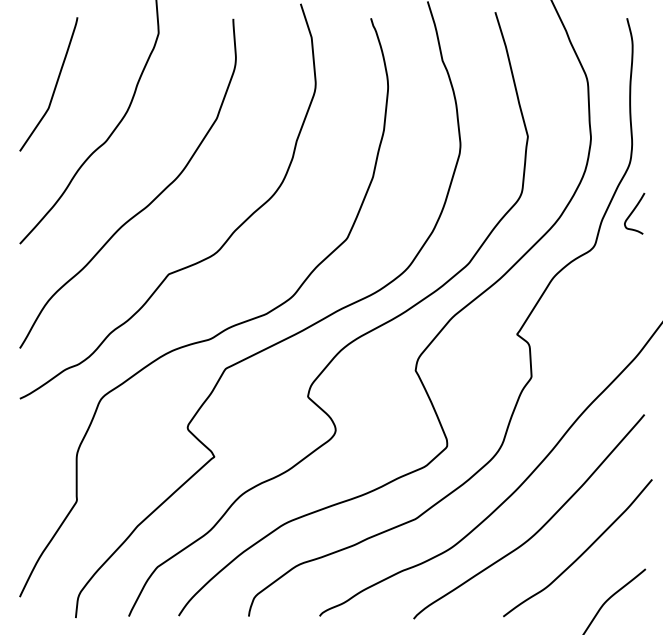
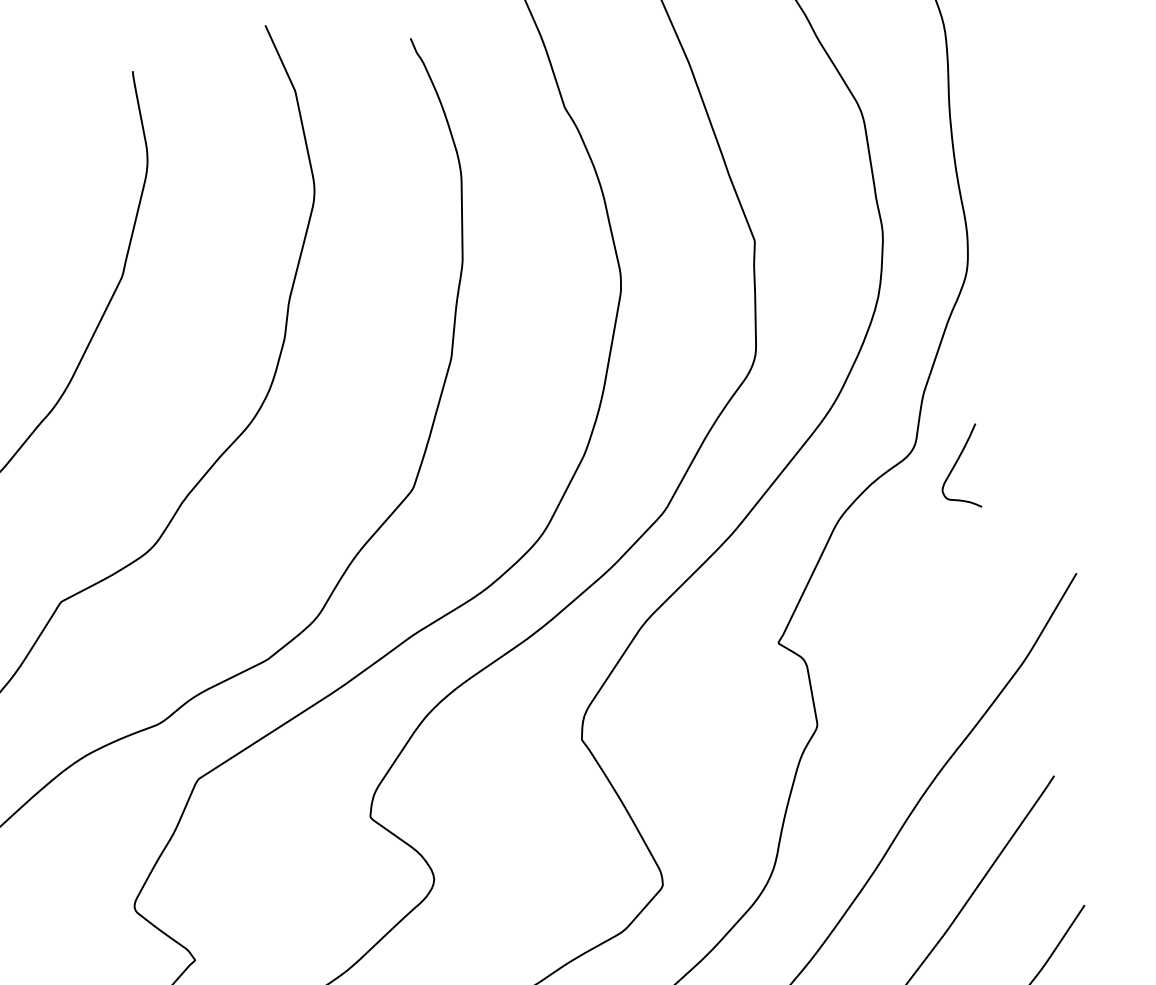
curve: (633, 212) -> (957, 465), moved

